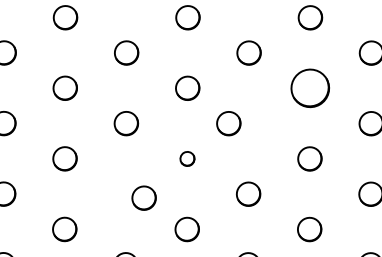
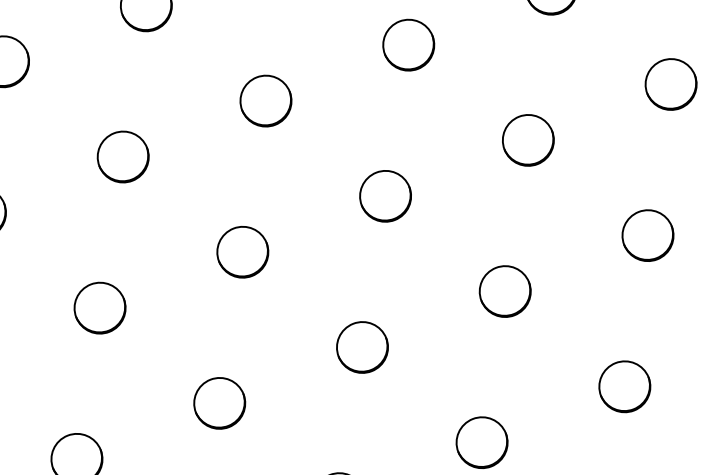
part: (309, 88) -> (526, 140), size x0.62
part: (228, 123) -> (384, 195), moved
part: (187, 158) -> (242, 251), size x1.67
part: (143, 197) -> (98, 306), moved

